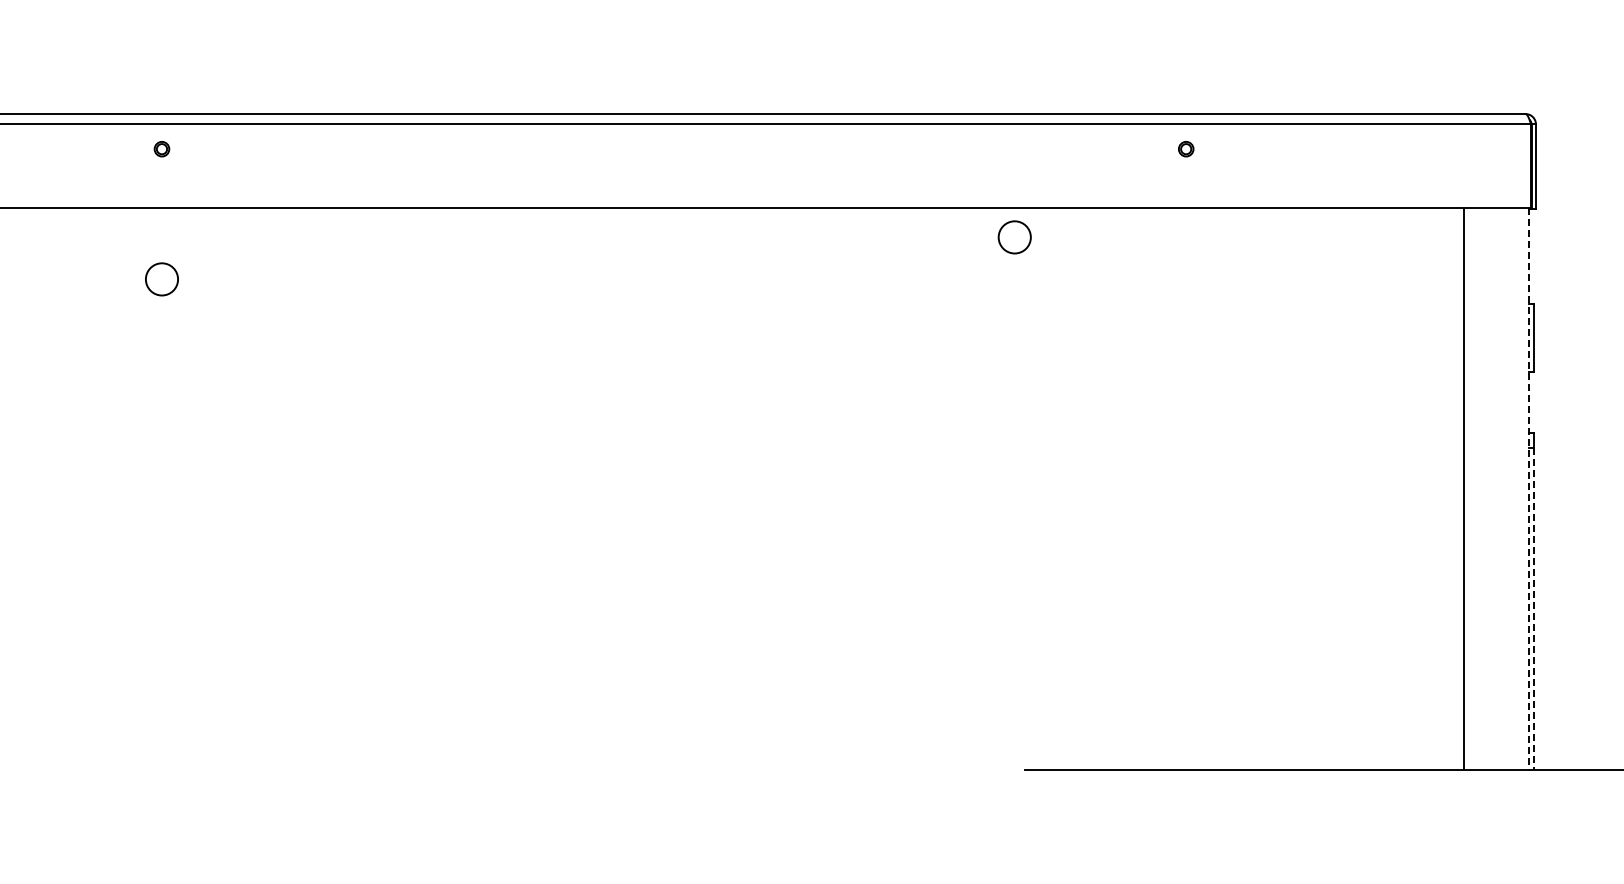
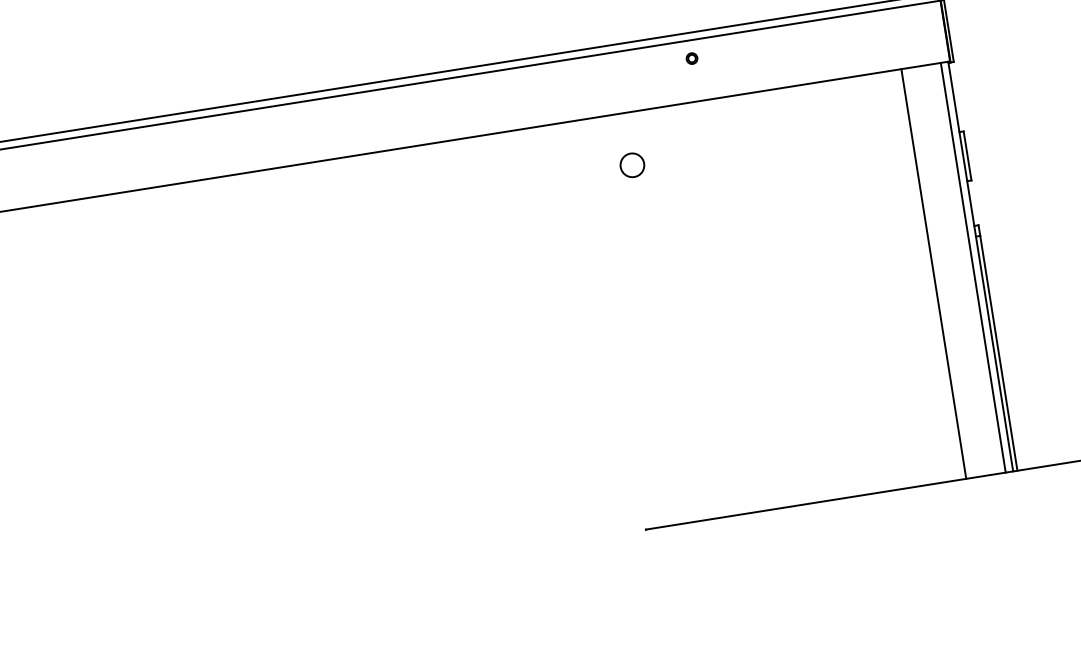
circle: (1014, 237) -> (632, 165), moved
line: (1518, 488) -> (973, 267), added
line: (1528, 489) -> (980, 267), dashed -> solid
line: (1534, 609) -> (998, 353), dashed -> solid

